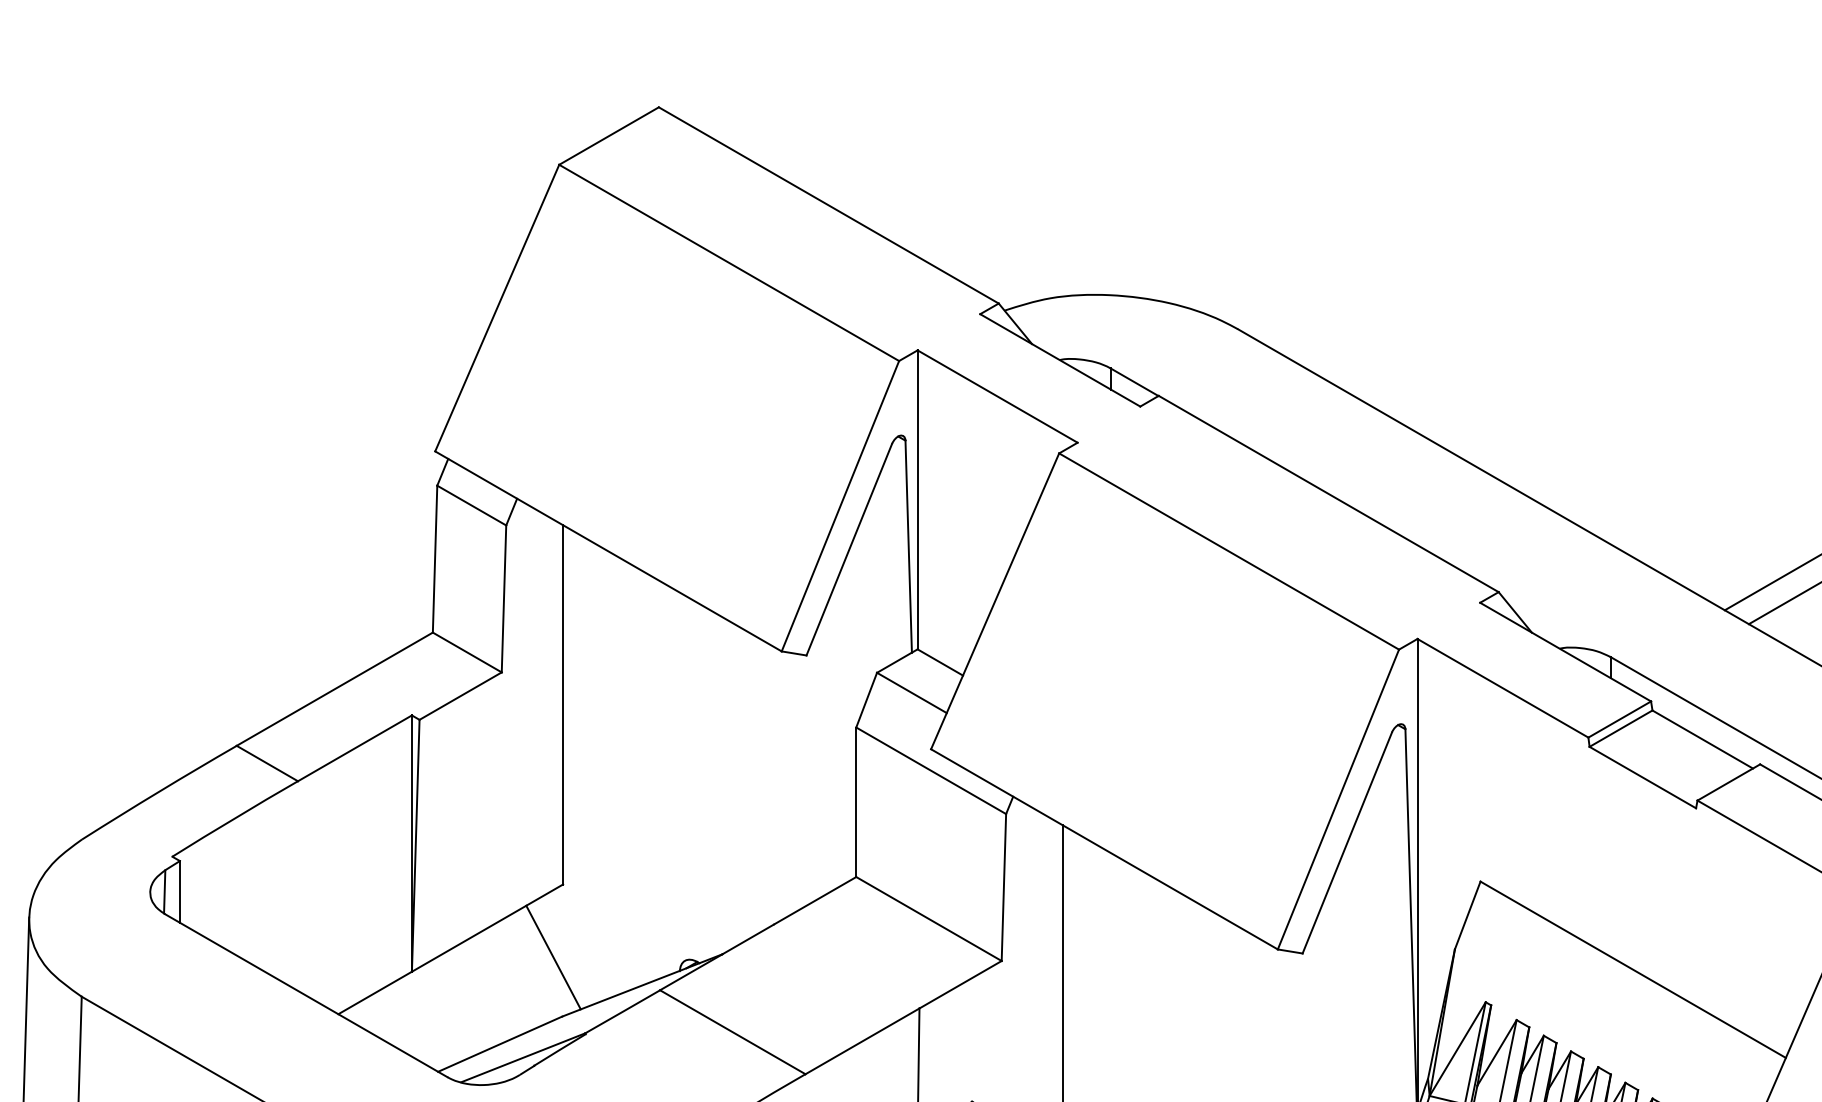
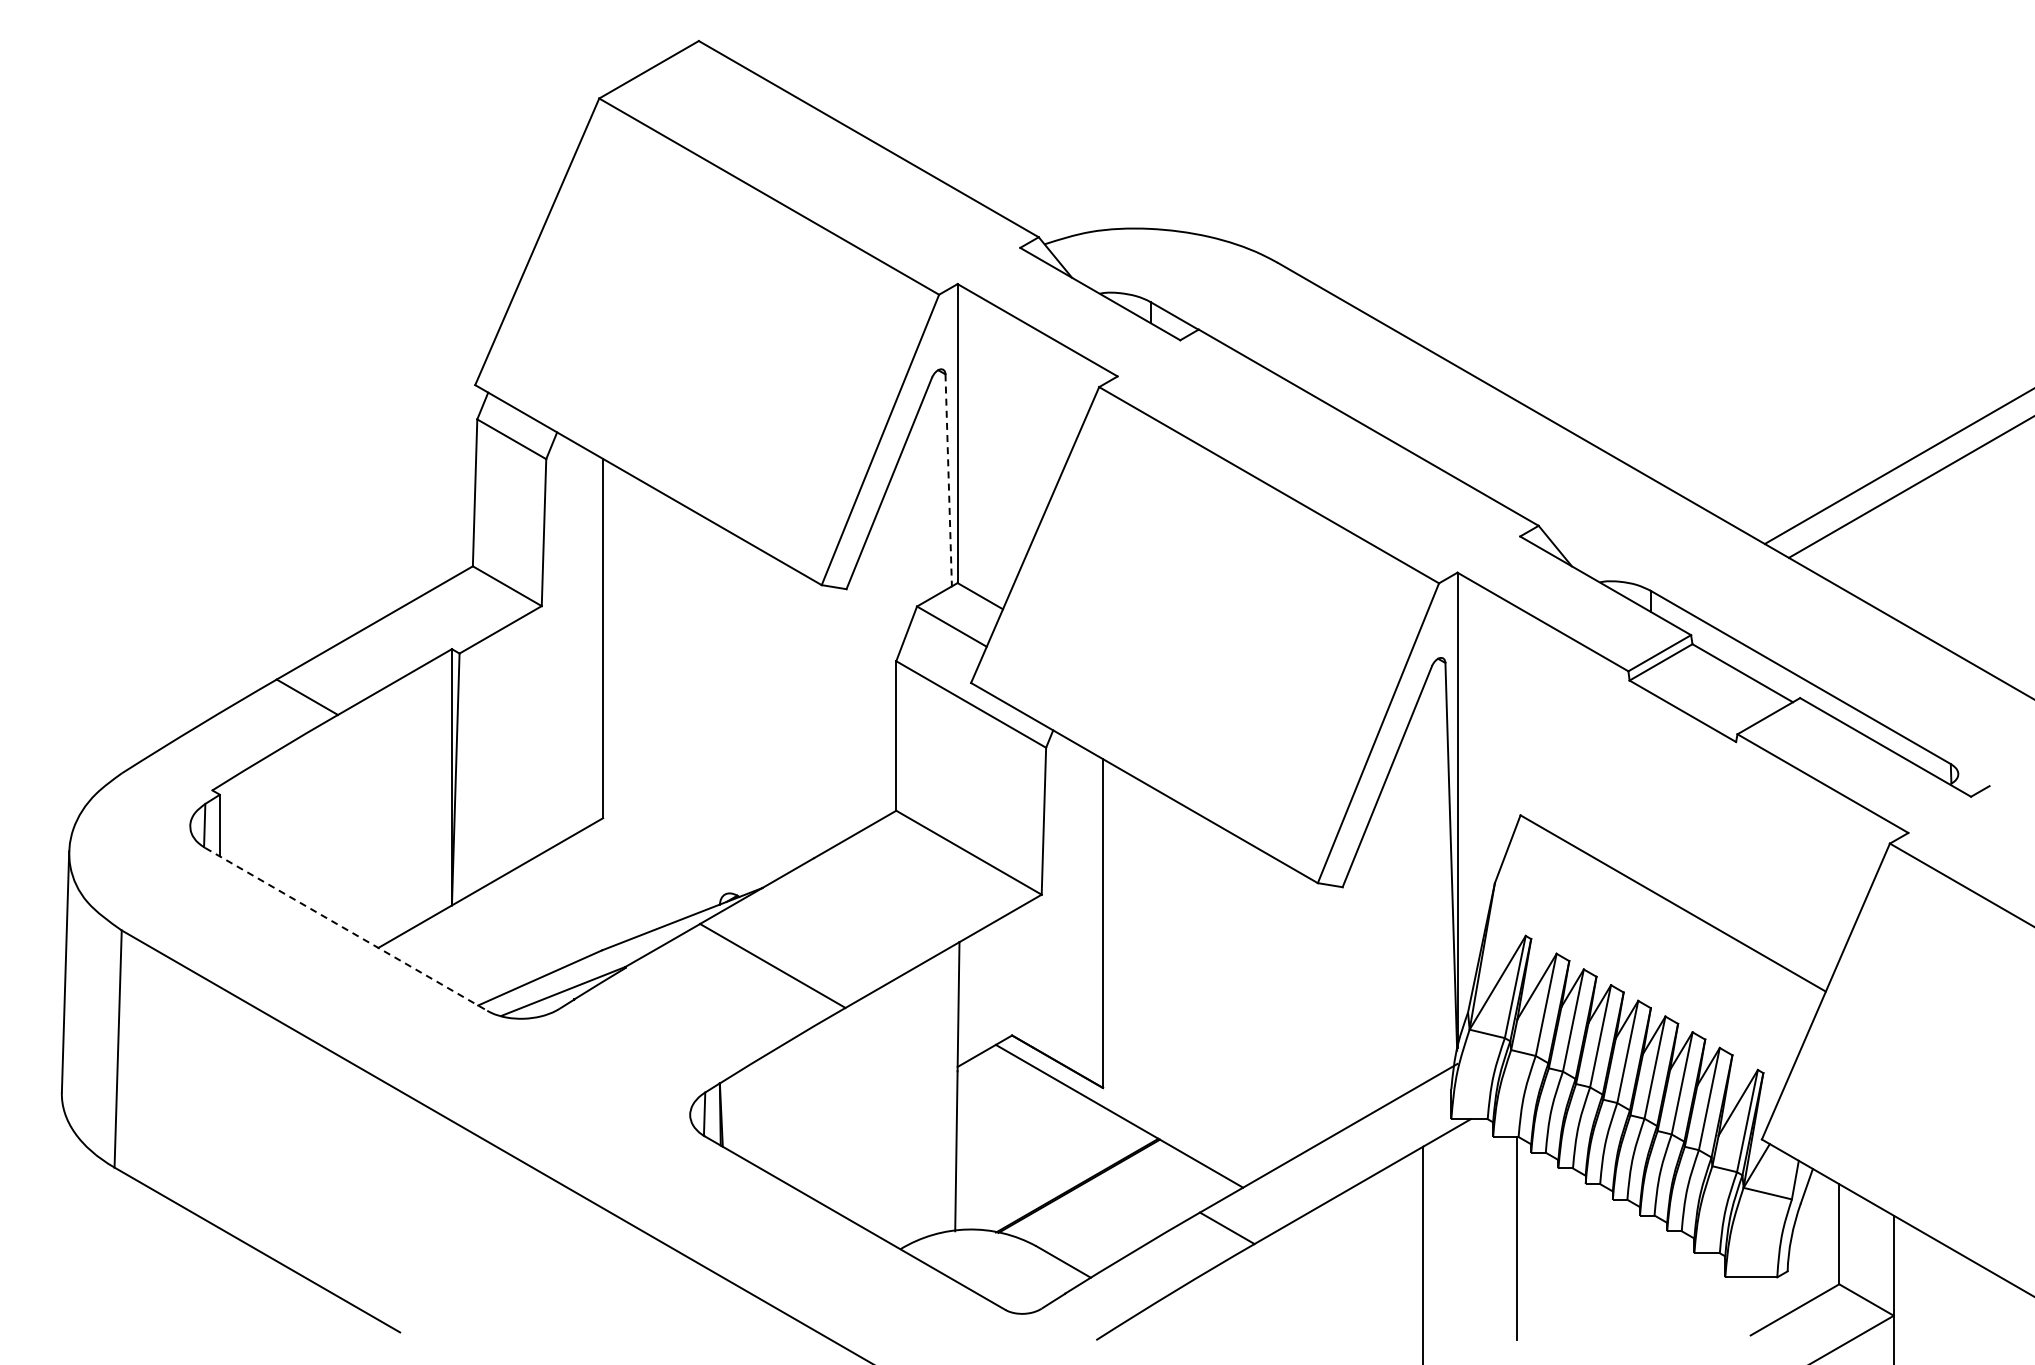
line: (908, 546) -> (948, 480), solid -> dashed
line: (553, 957) -> (593, 891), removed
line: (306, 995) -> (346, 929), solid -> dashed

